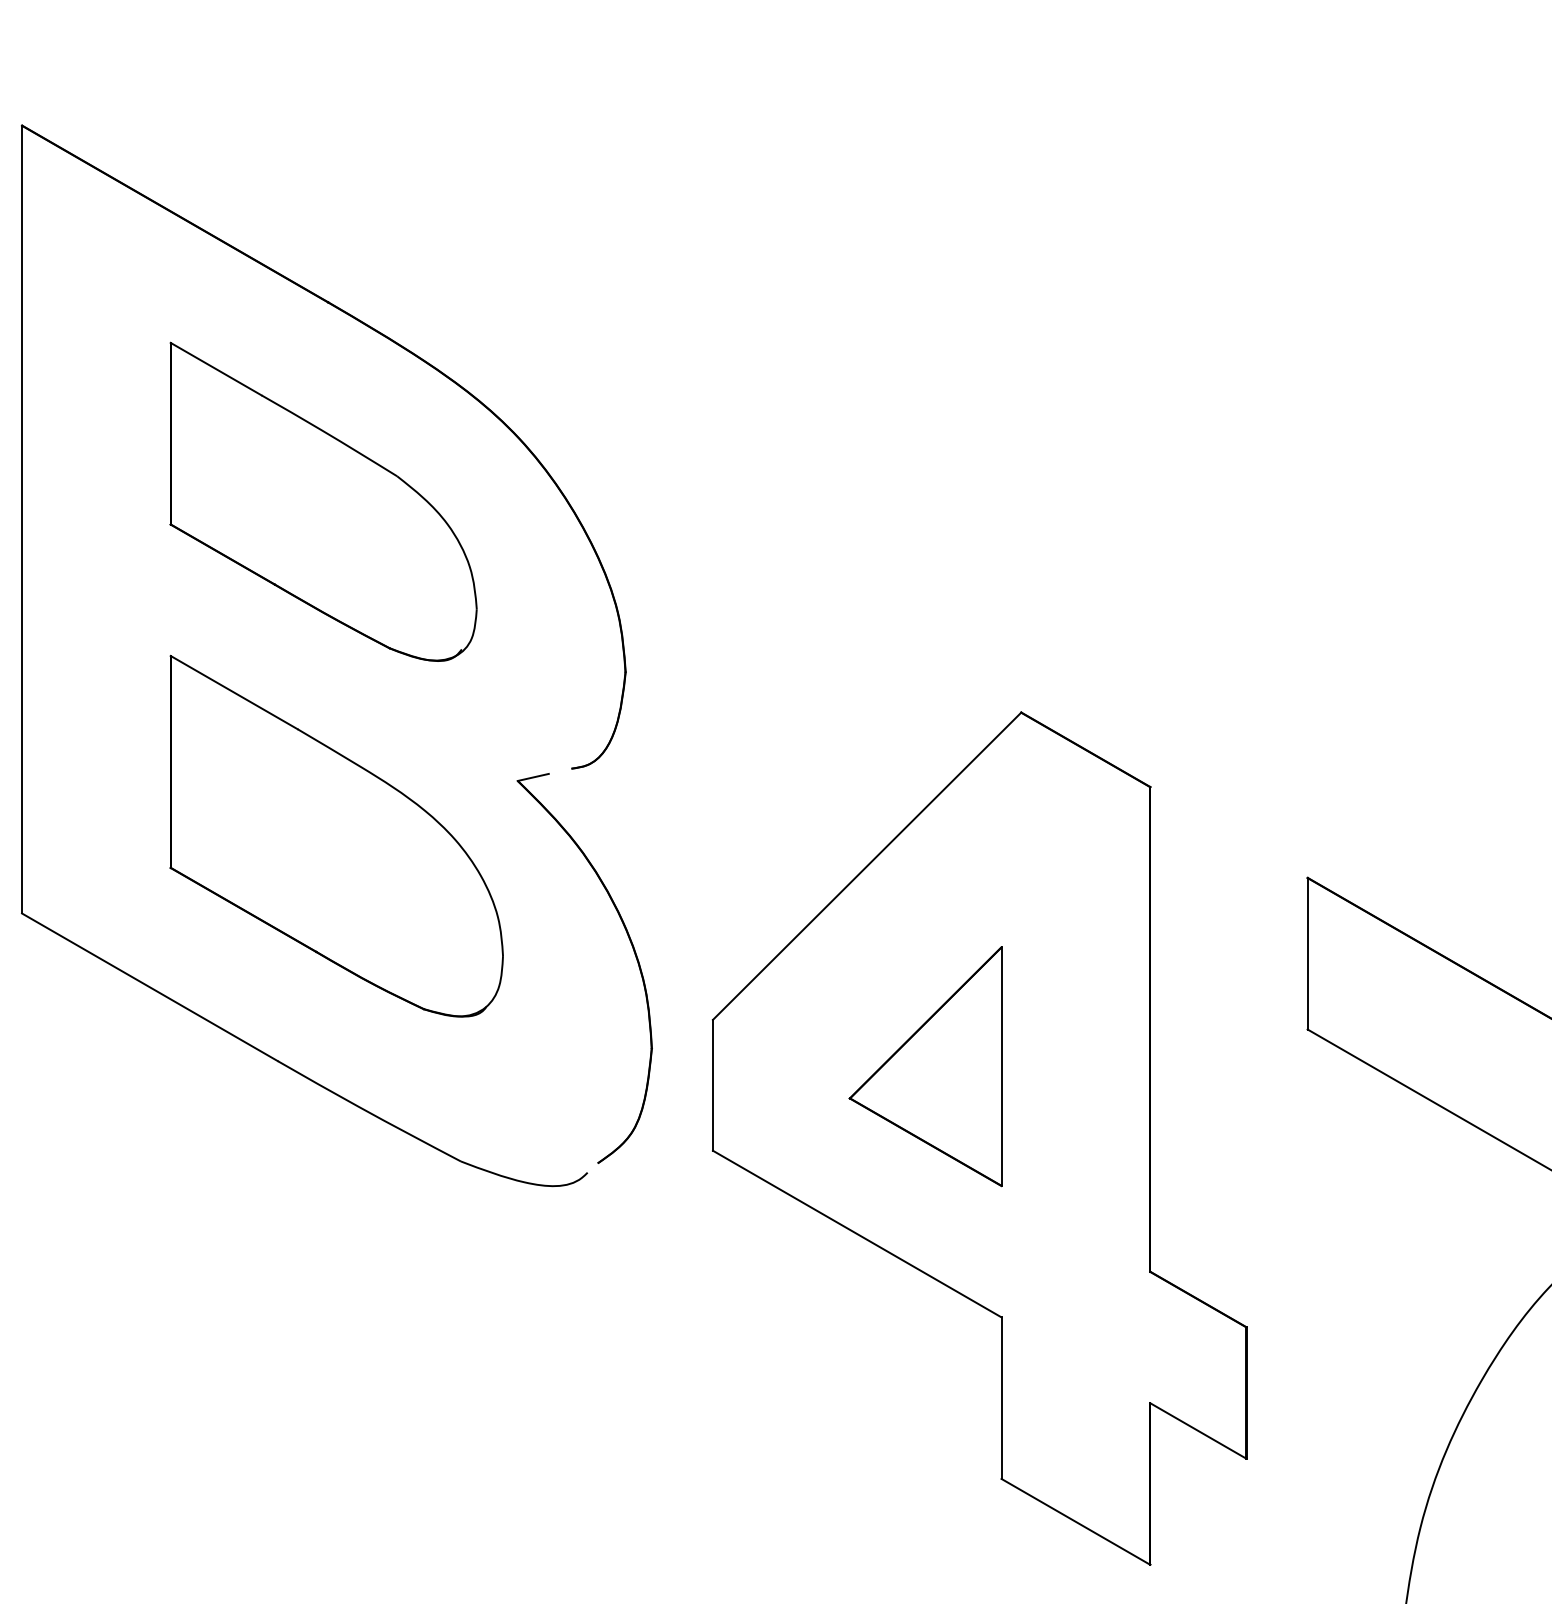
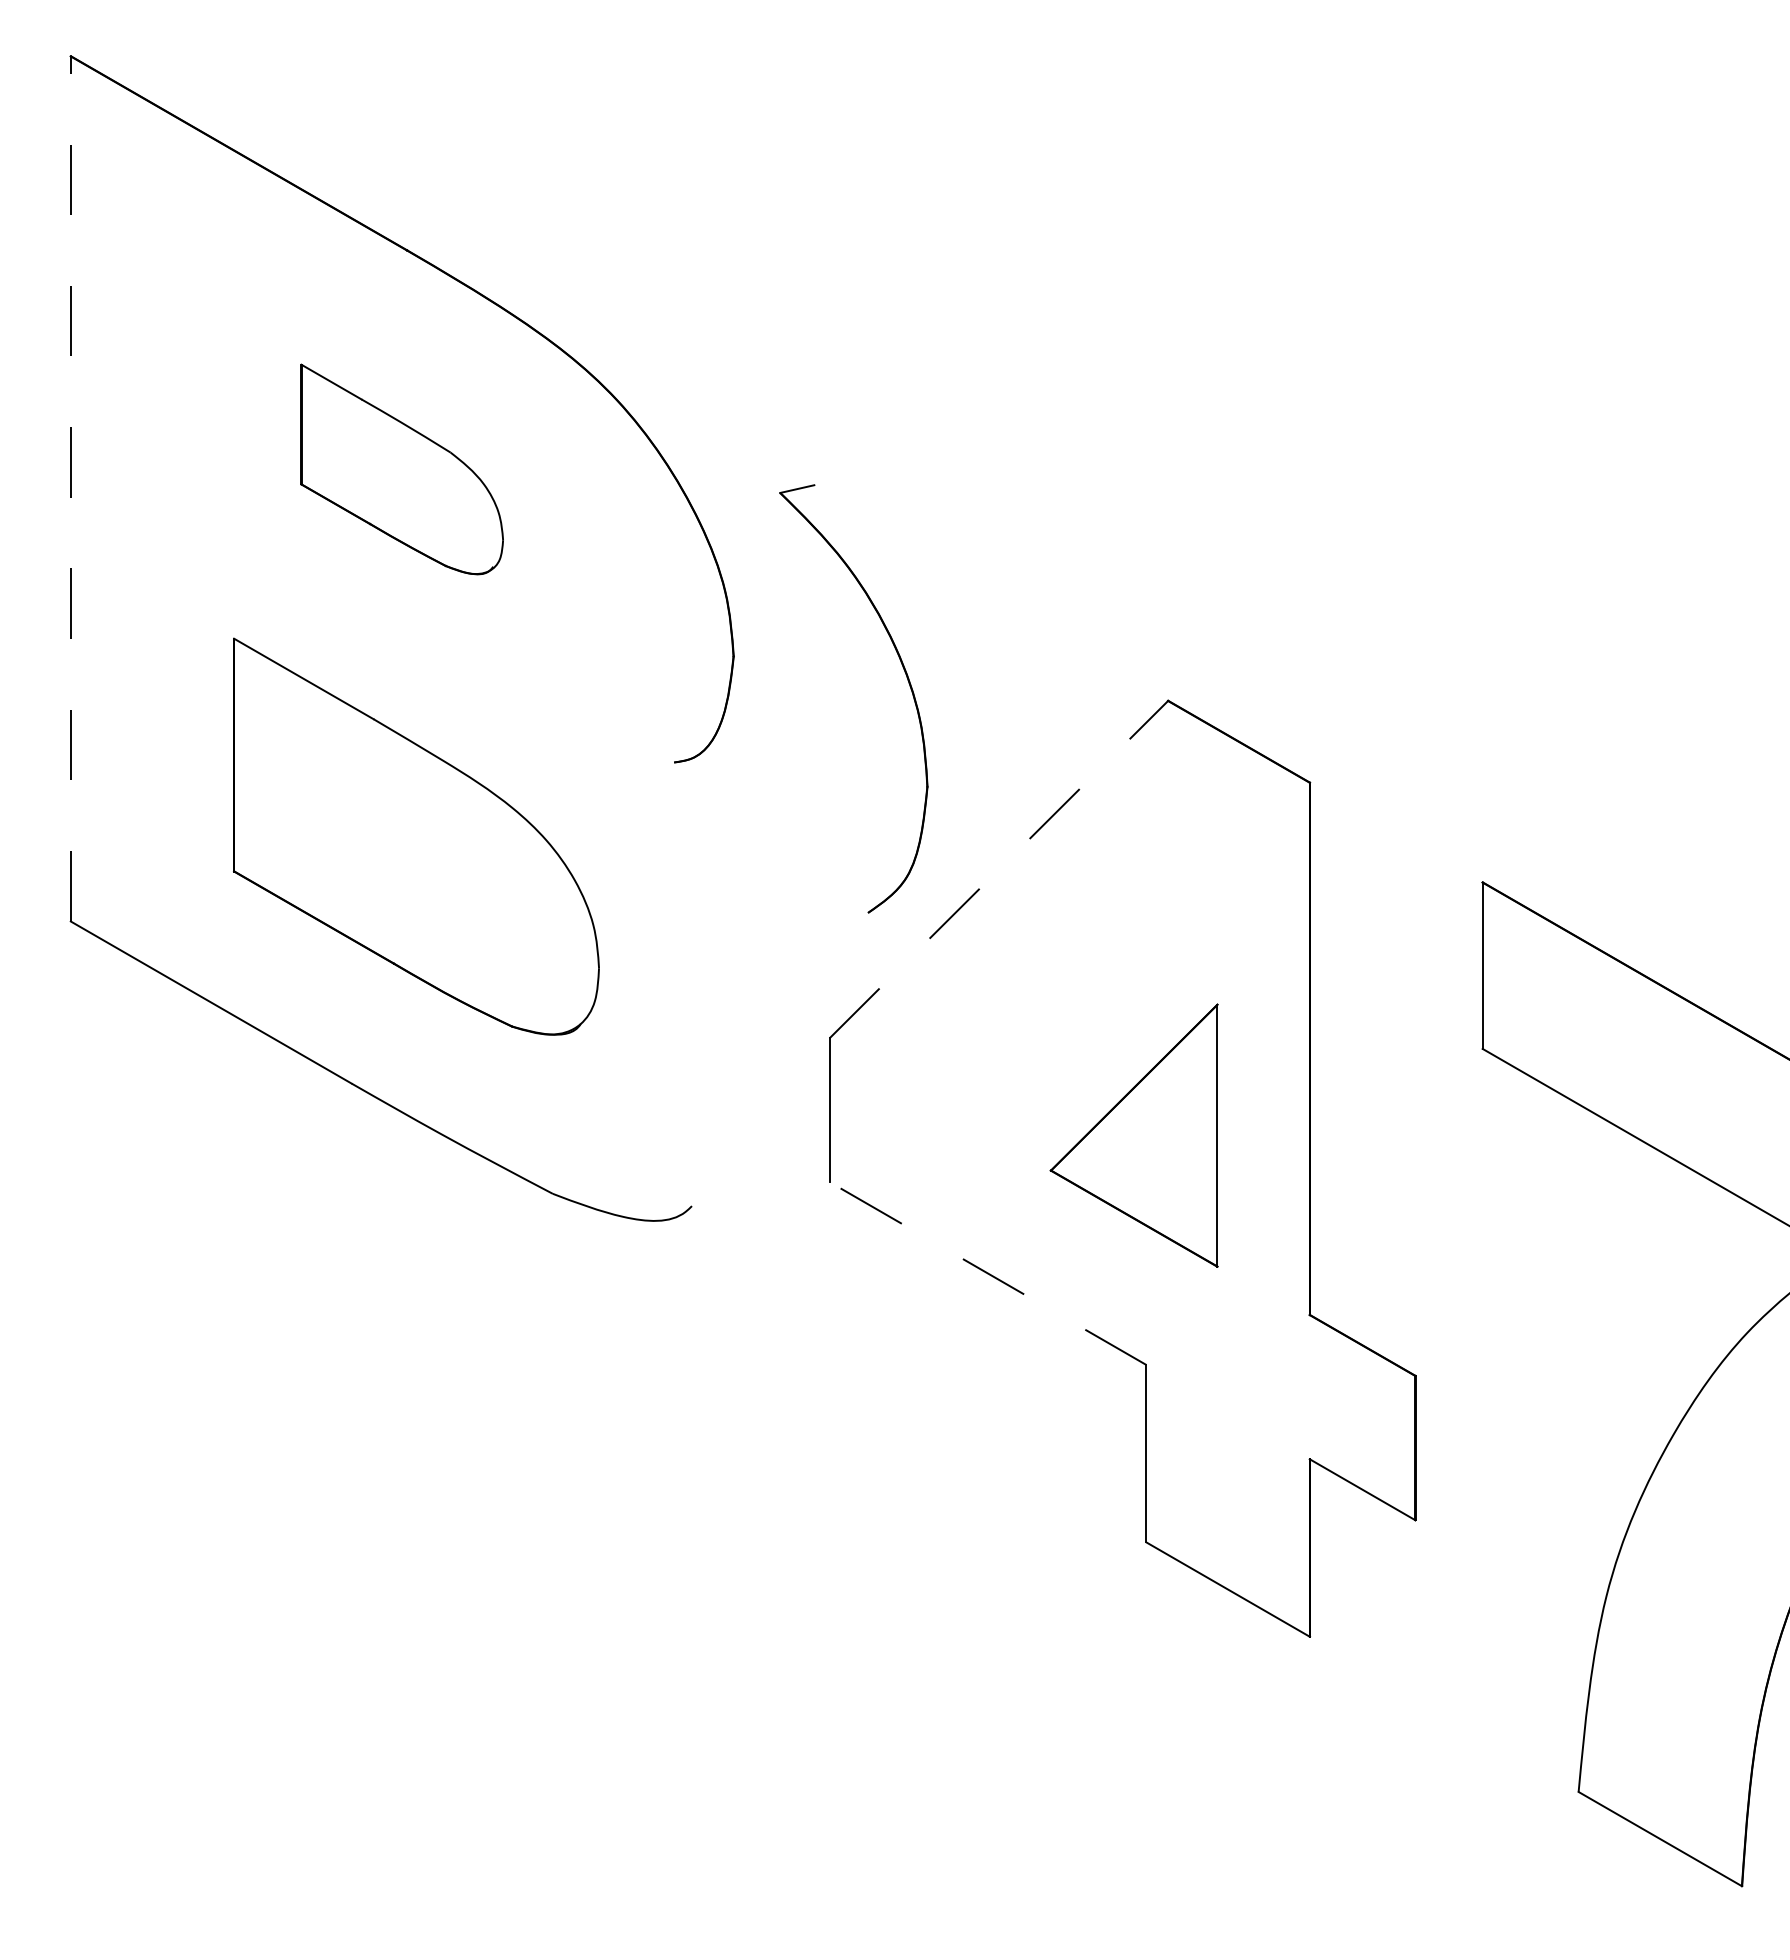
part: (324, 501) -> (402, 469), size x0.6
line: (21, 519) -> (70, 488), solid -> dashed
line: (866, 866) -> (998, 869), solid -> dashed
part: (633, 951) -> (907, 680), moved
part: (925, 1066) -> (1133, 1135), moved
line: (857, 1234) -> (988, 1273), solid -> dashed

